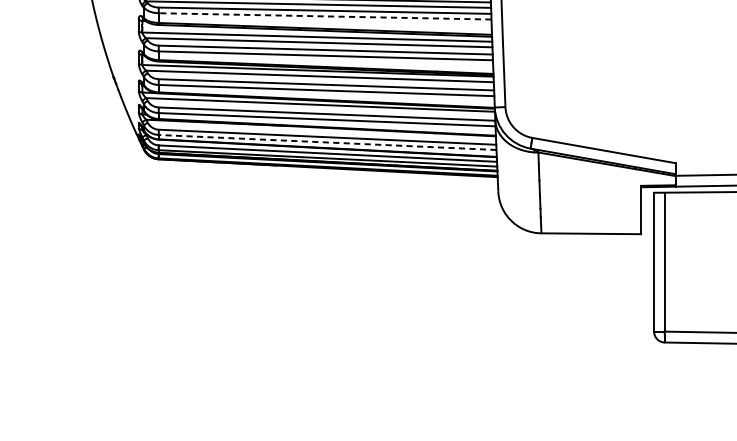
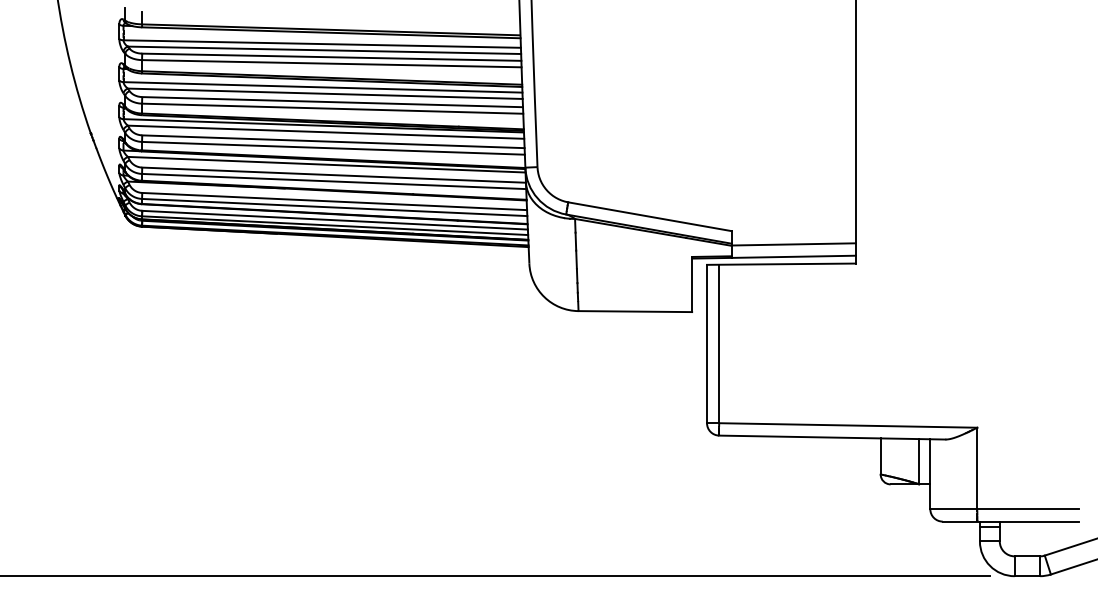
line: (324, 16) -> (331, 63), dashed -> solid
line: (327, 142) -> (334, 207), dashed -> solid

